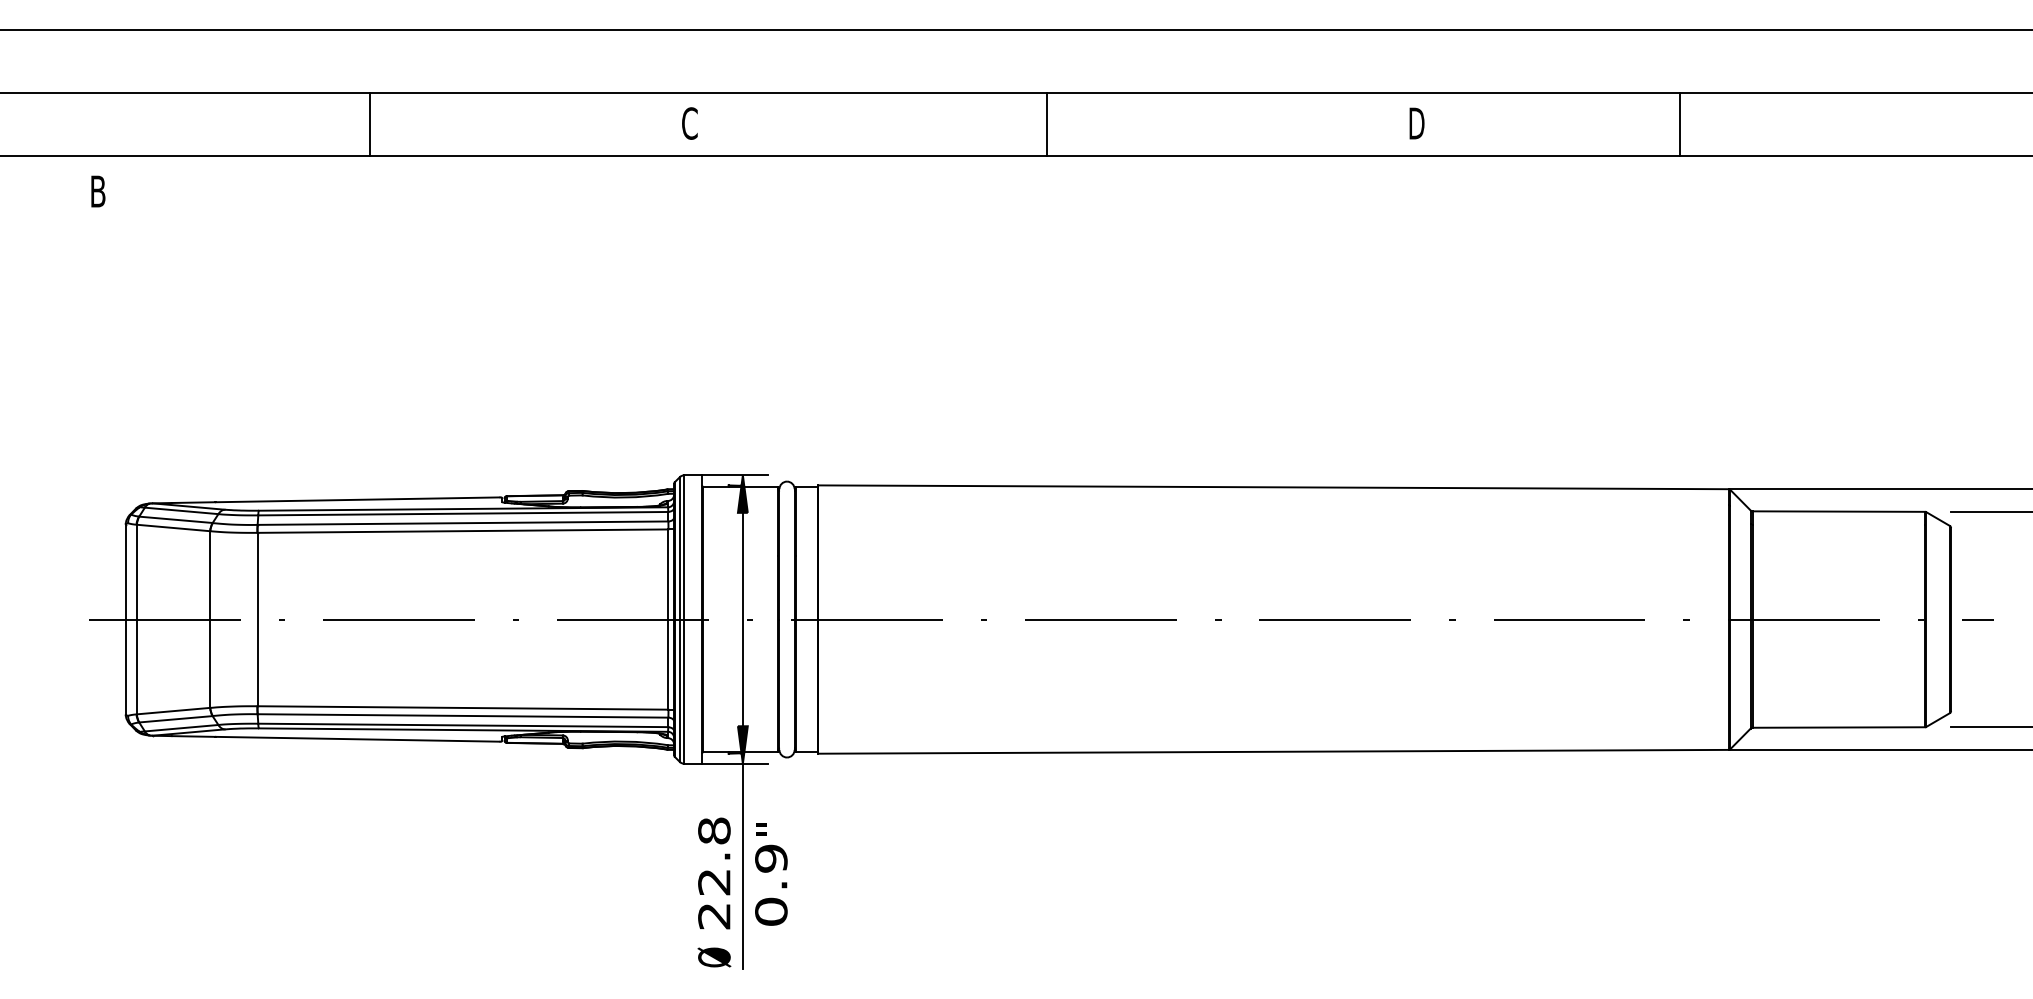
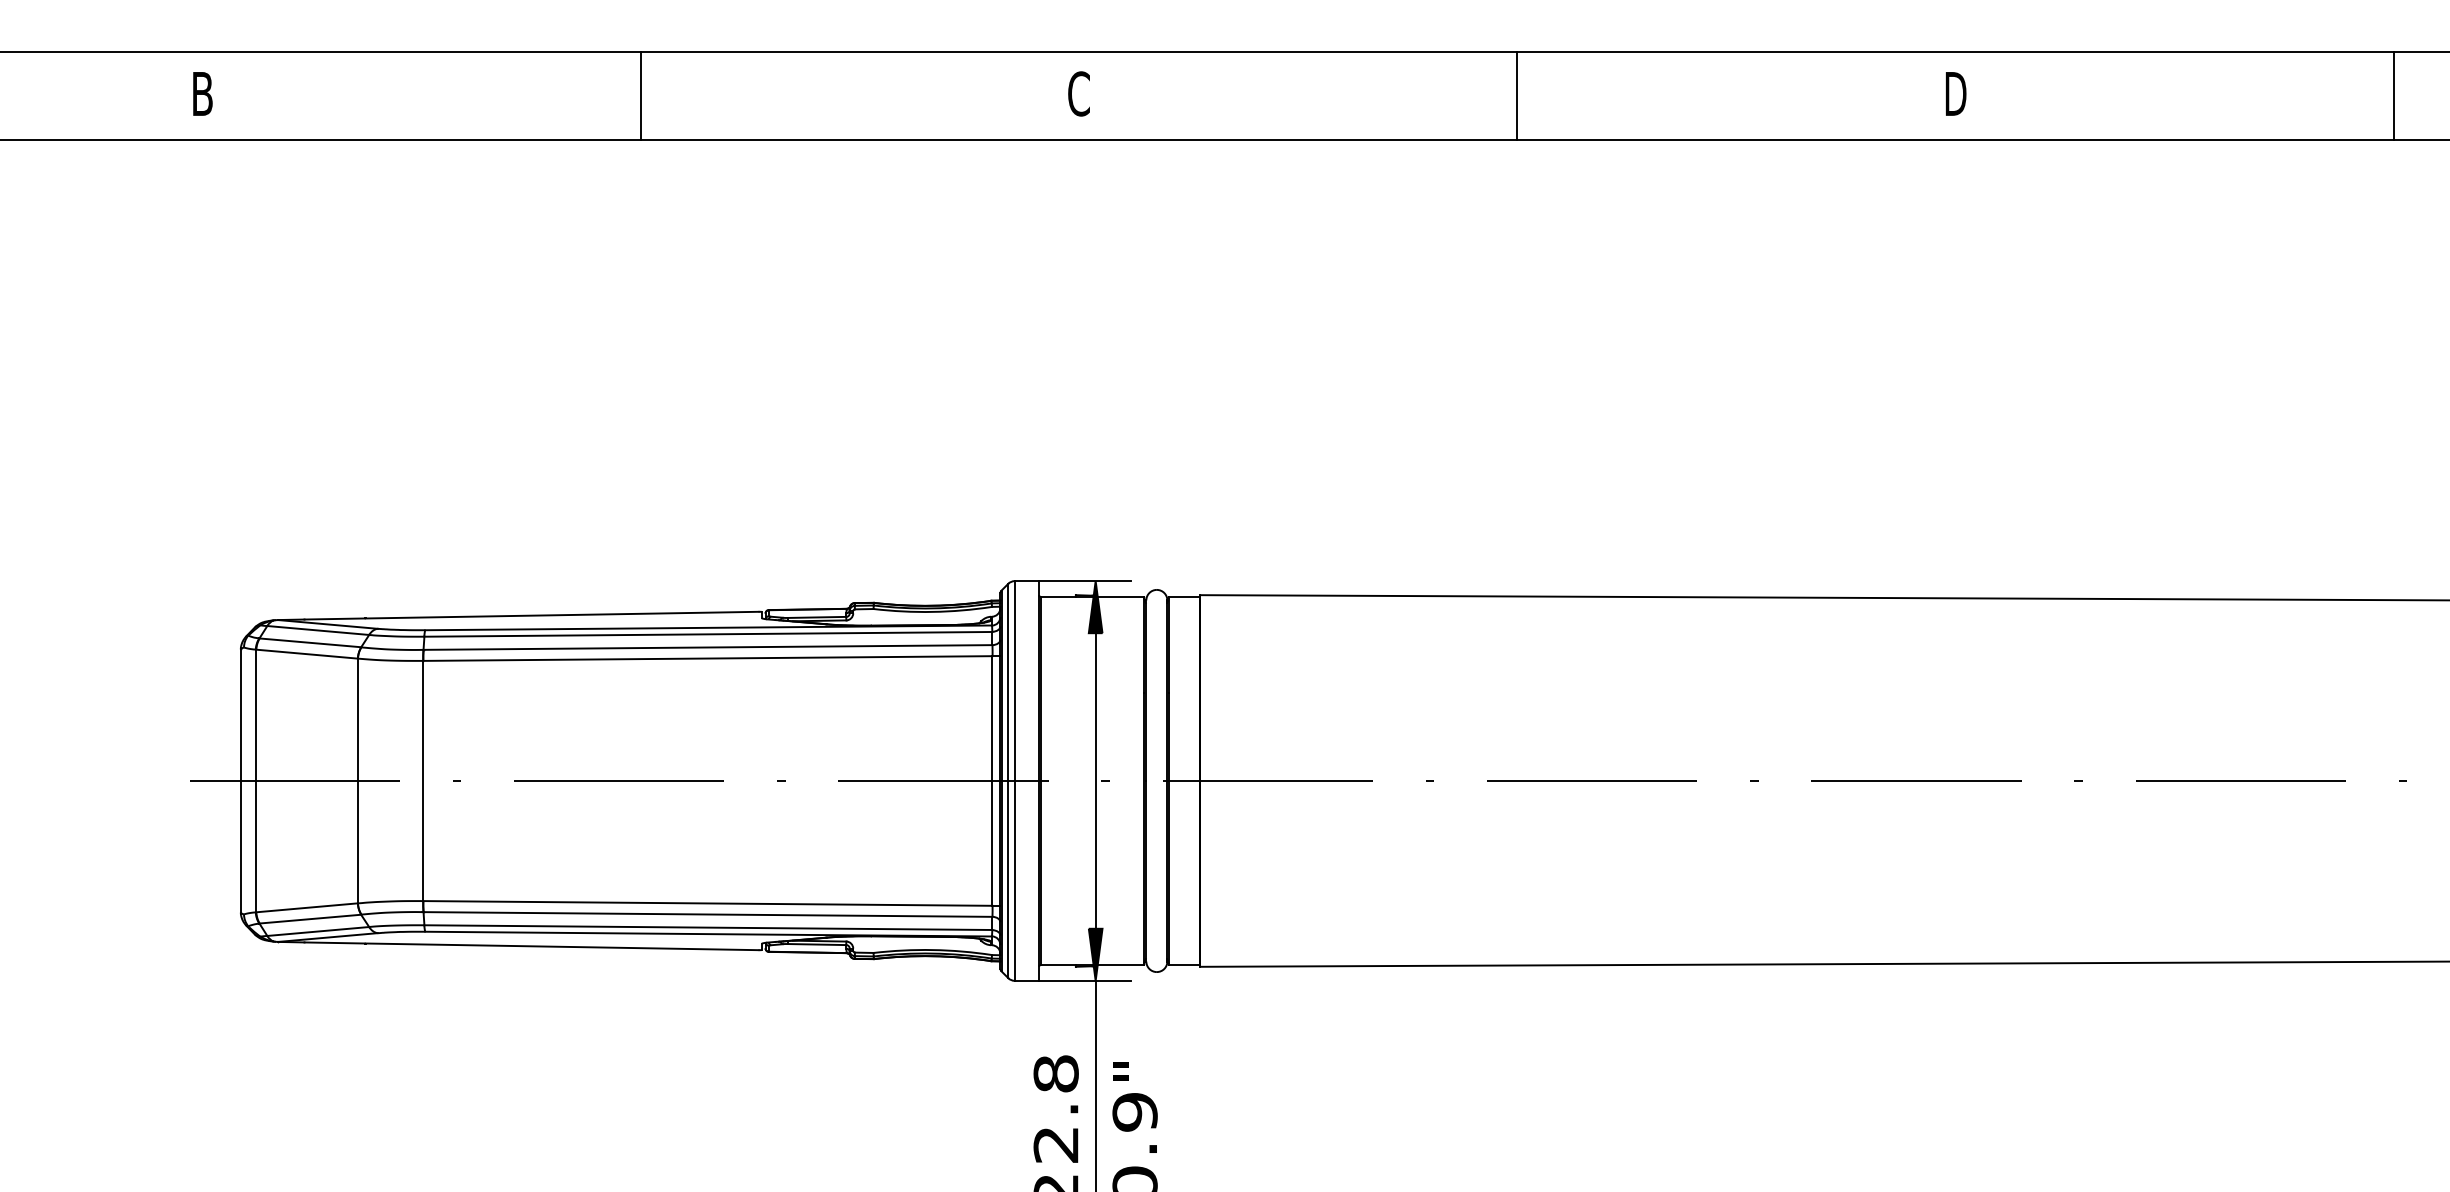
text: (689, 123) -> (1078, 93), moved
text: (1416, 123) -> (1955, 93), moved
line: (370, 124) -> (640, 95), moved
text: (98, 191) -> (203, 93), moved

